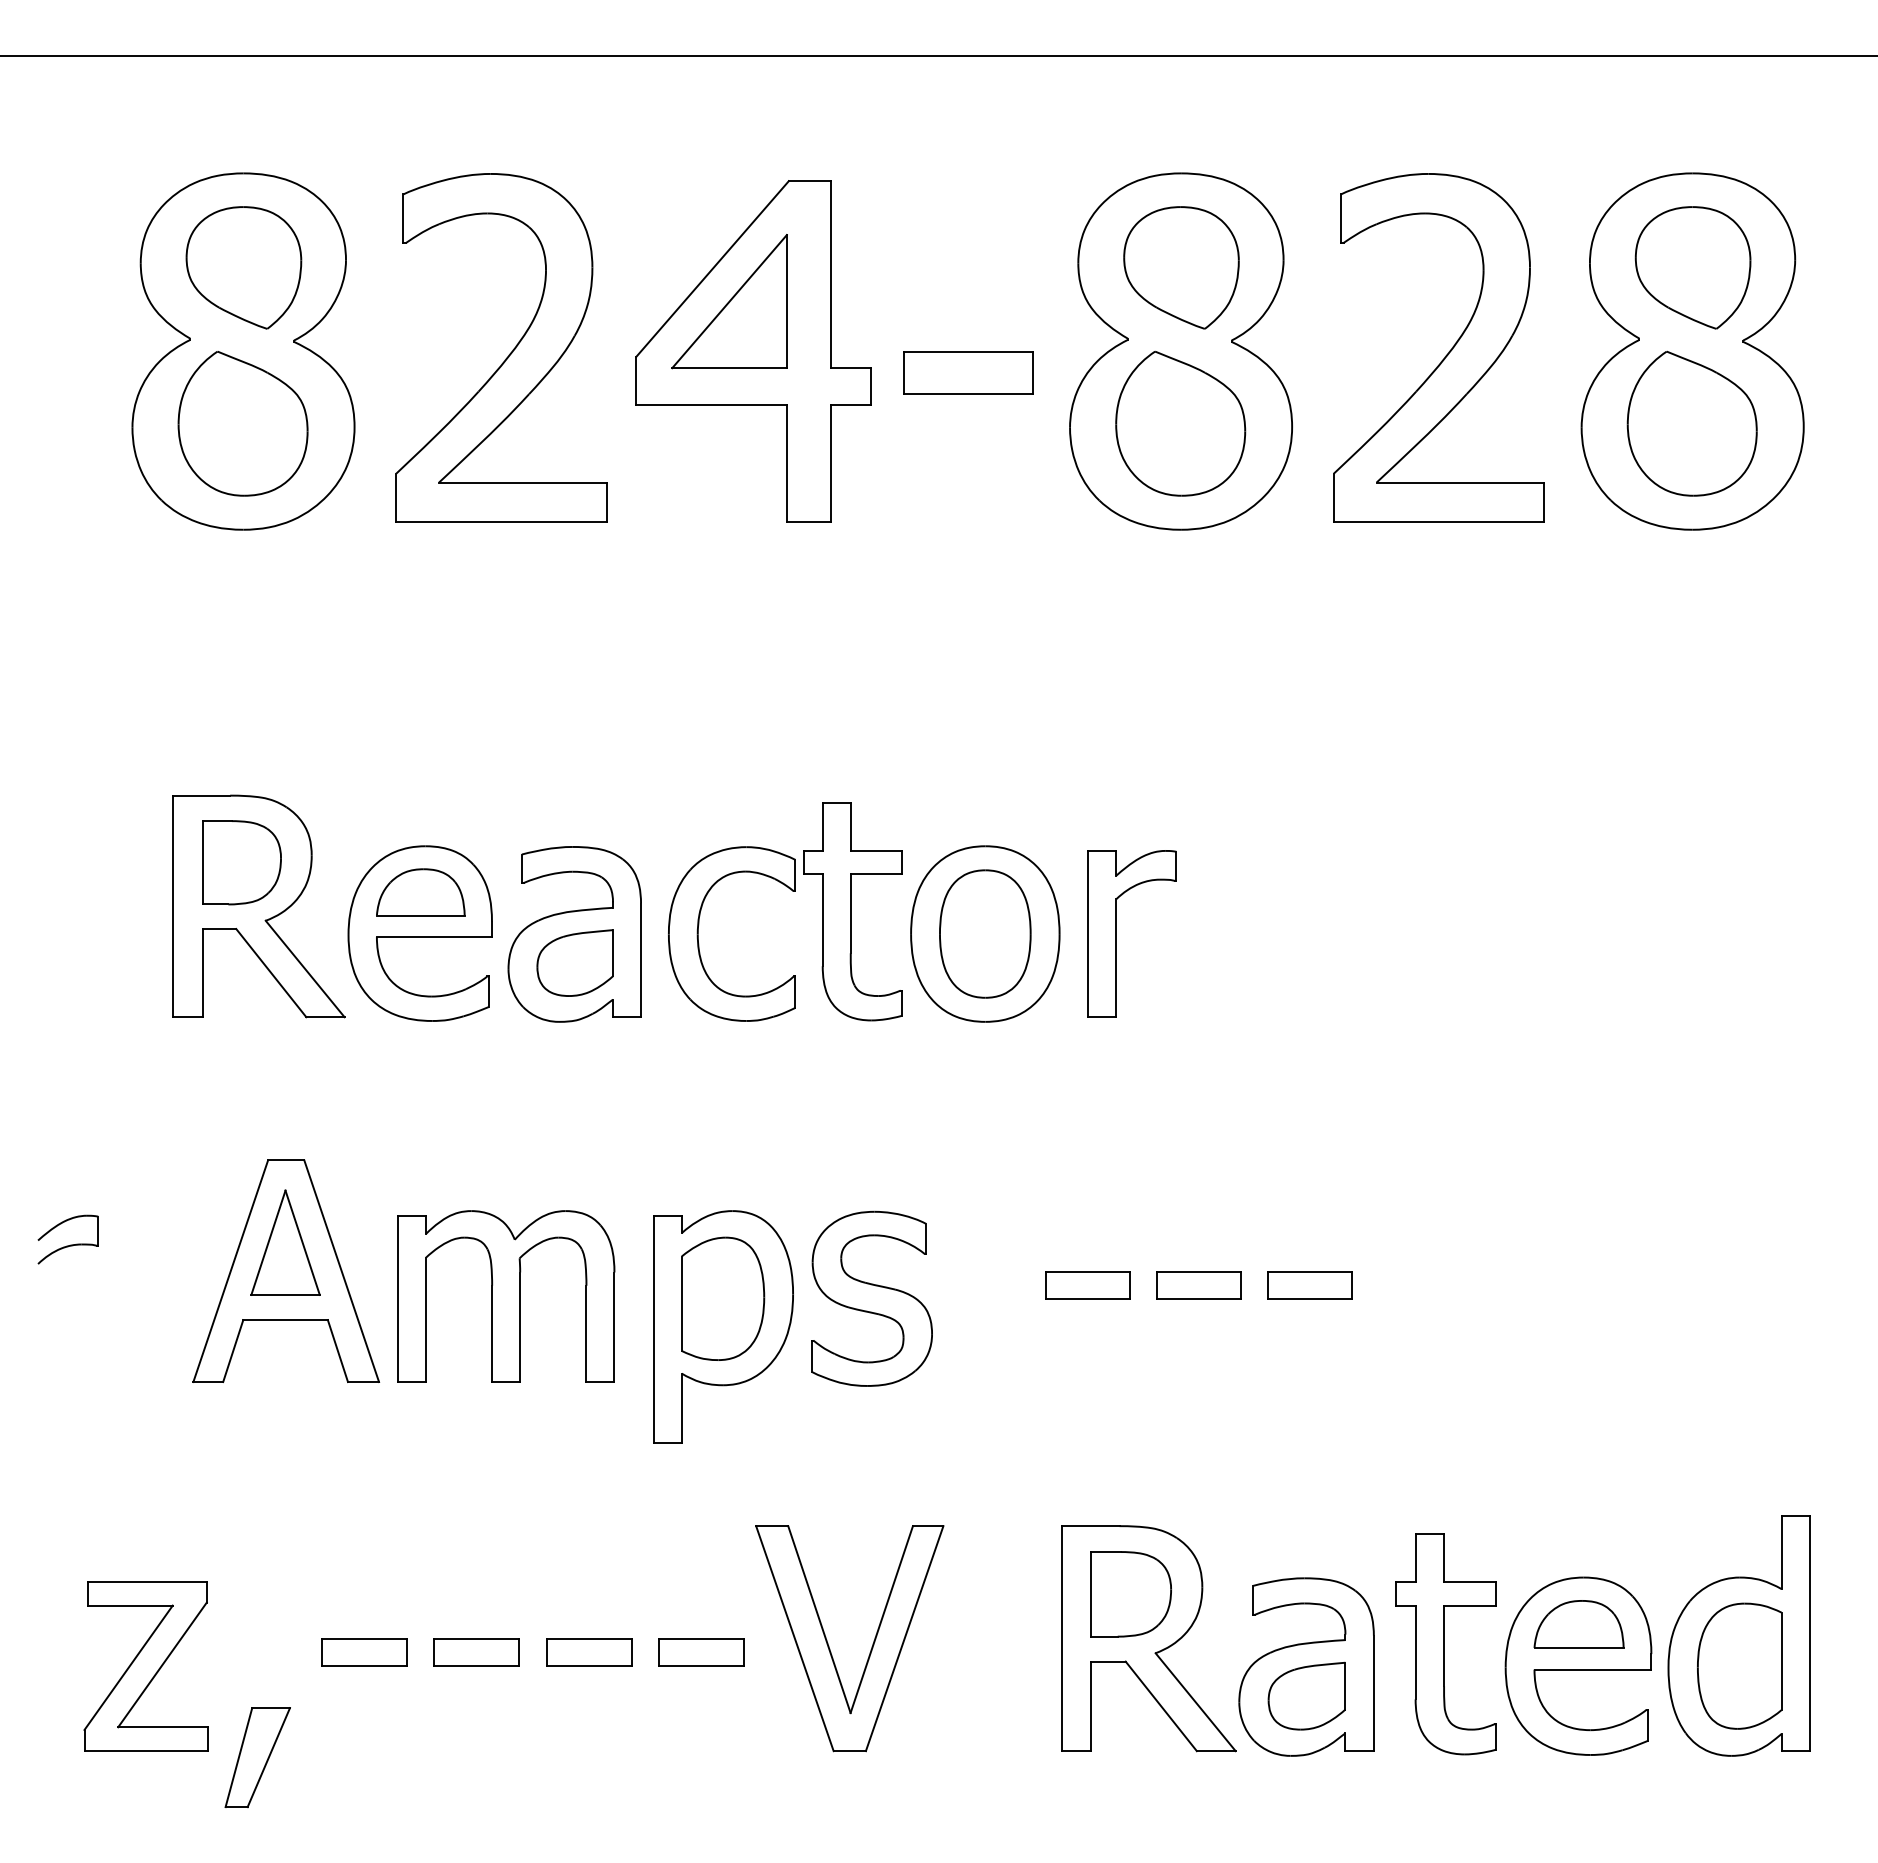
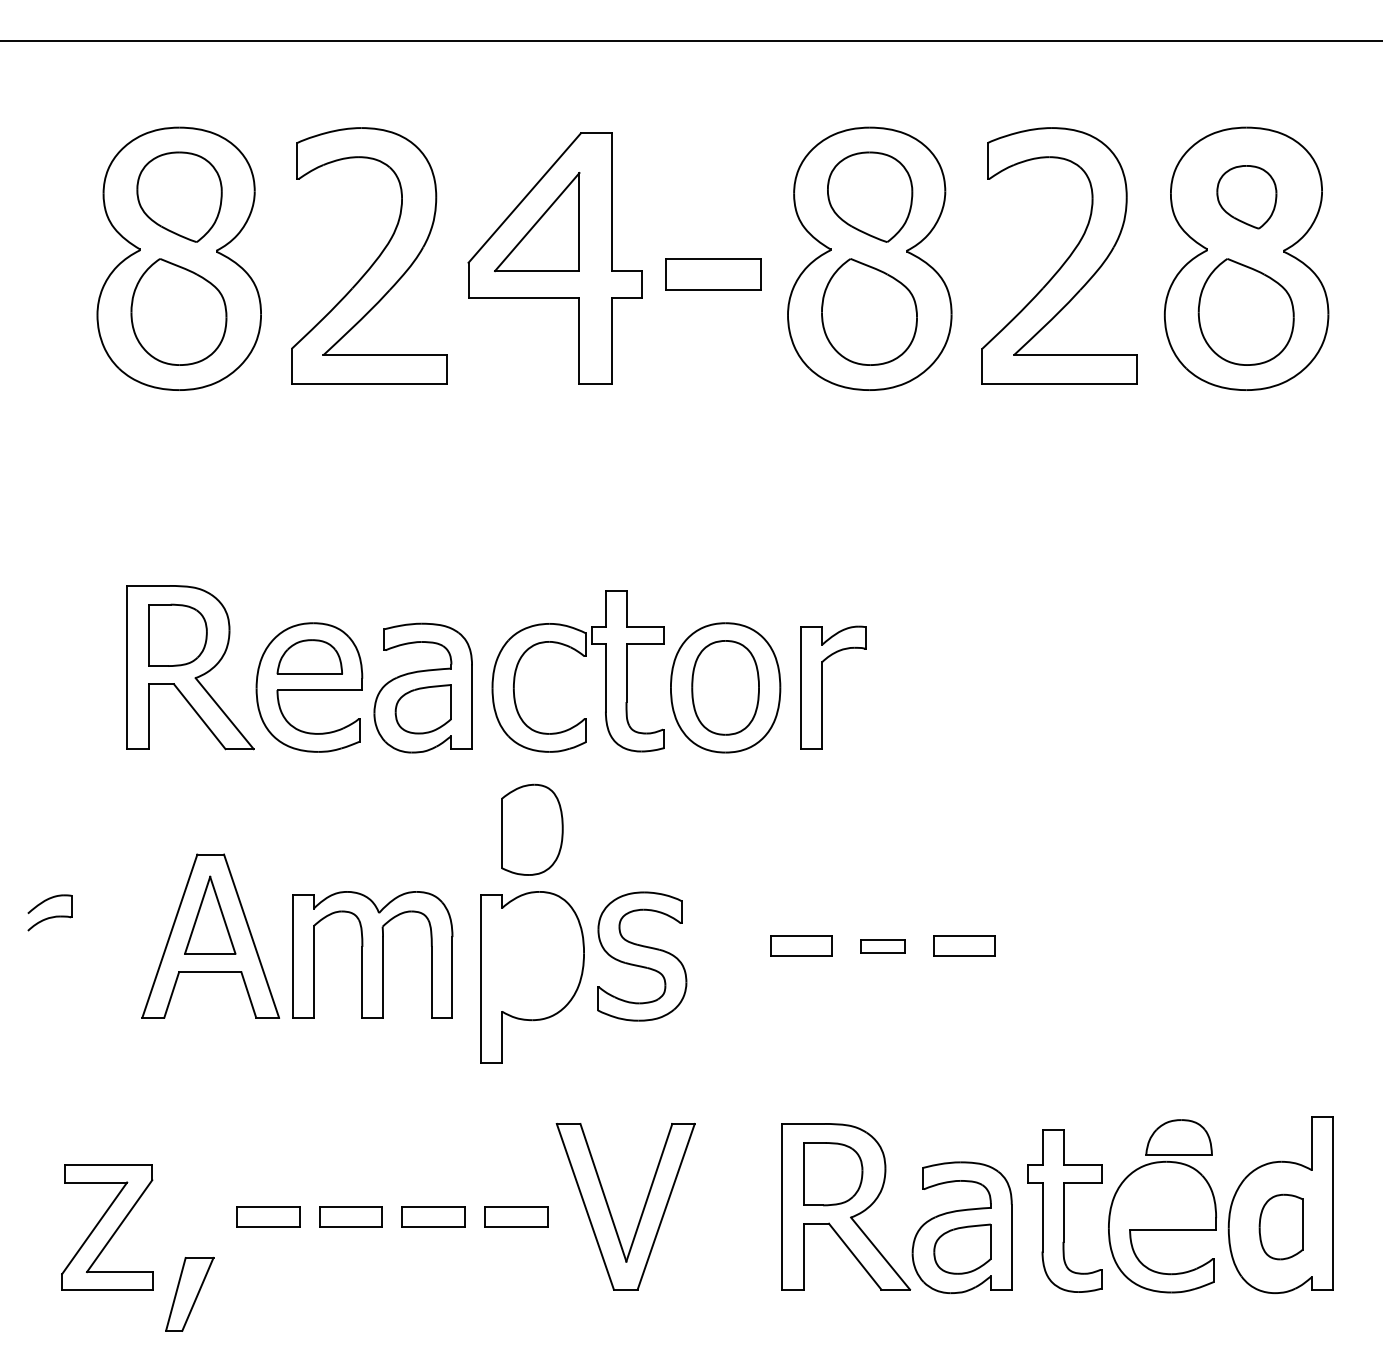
part: (1692, 267) -> (1246, 196), size x0.7
part: (1198, 1285) -> (882, 946), size x0.7
part: (723, 1298) -> (532, 829), moved
part: (1578, 1624) -> (1178, 1137), moved
part: (1739, 1665) -> (1281, 1226), size x0.7

